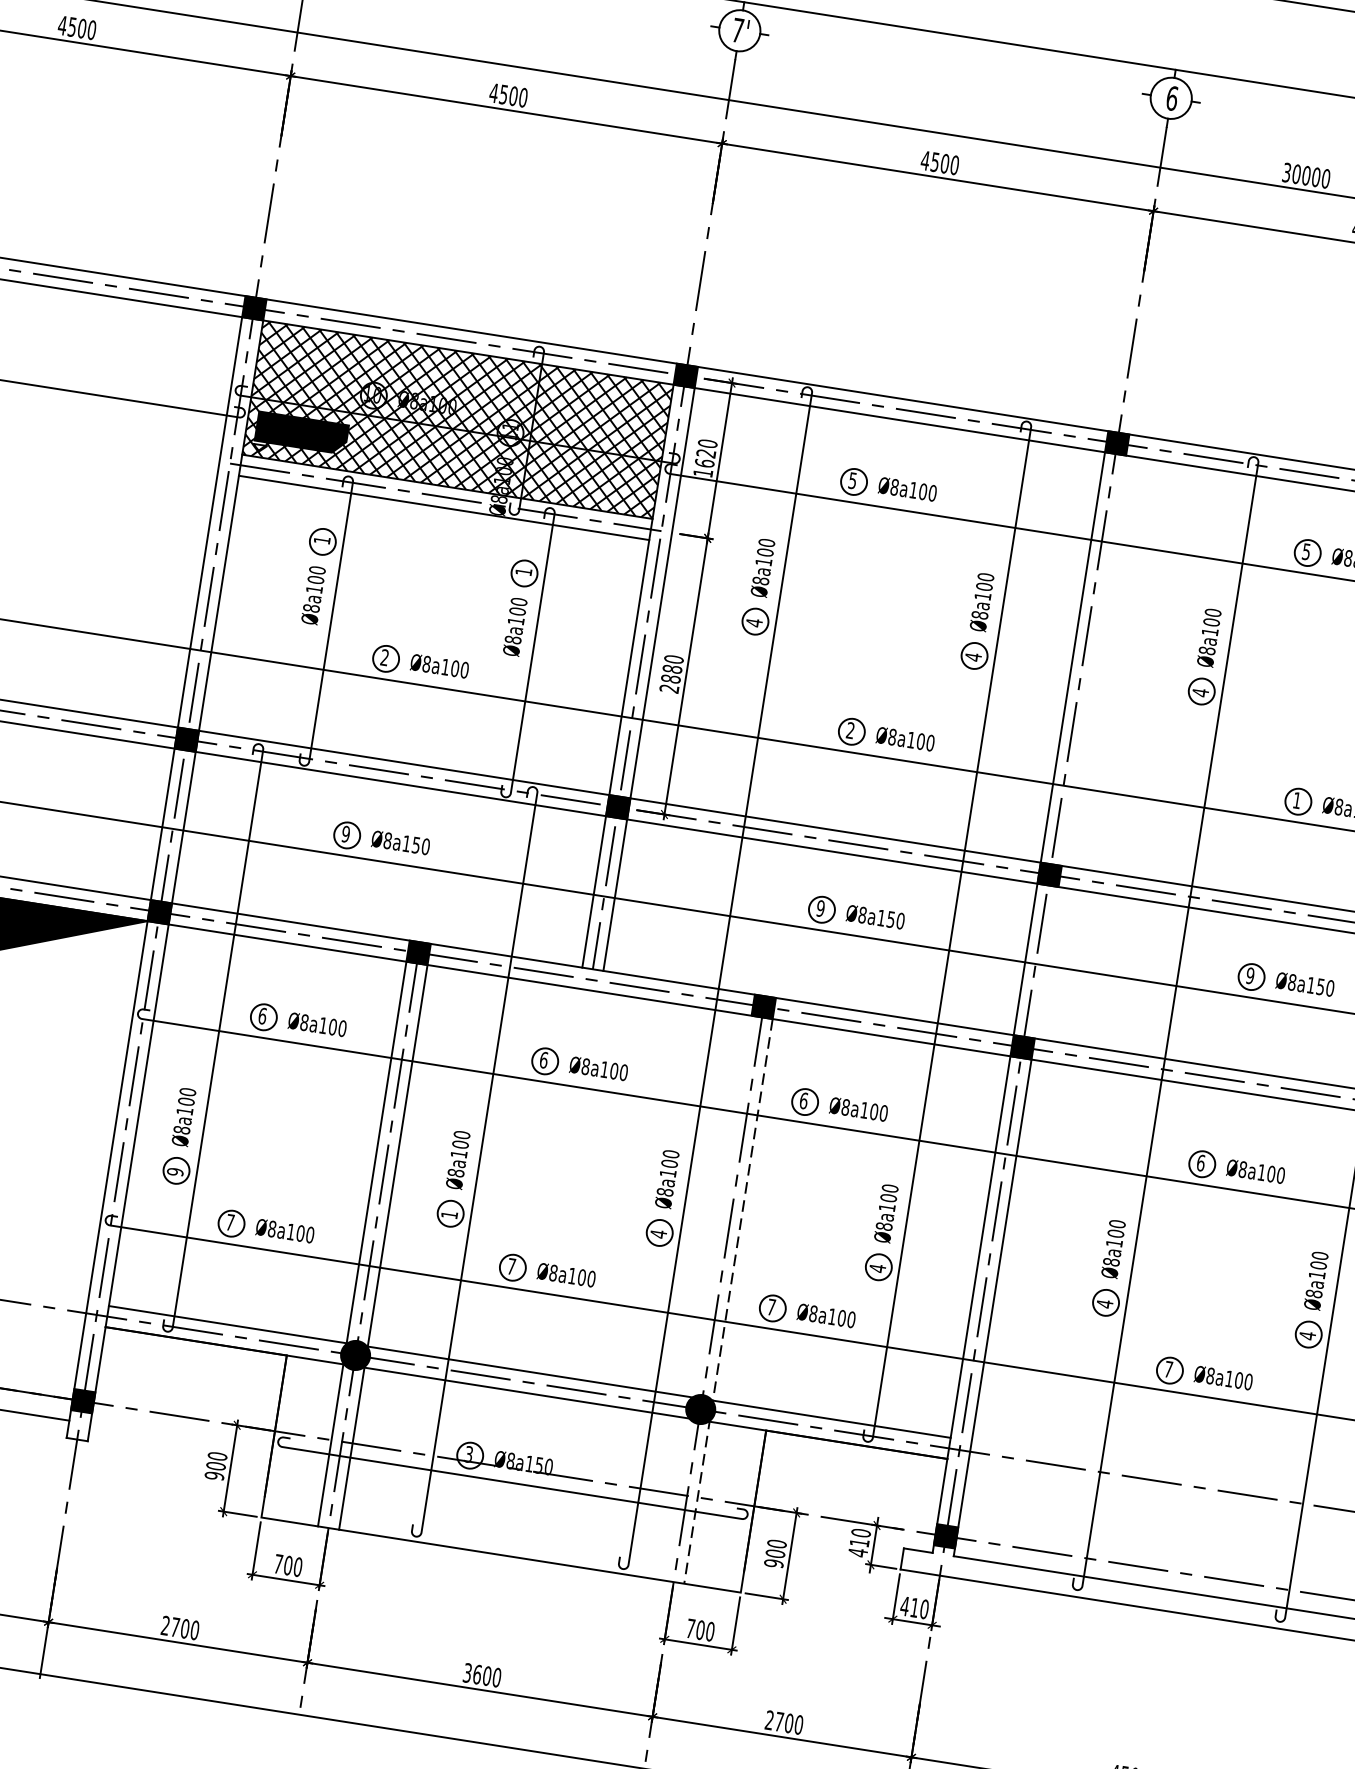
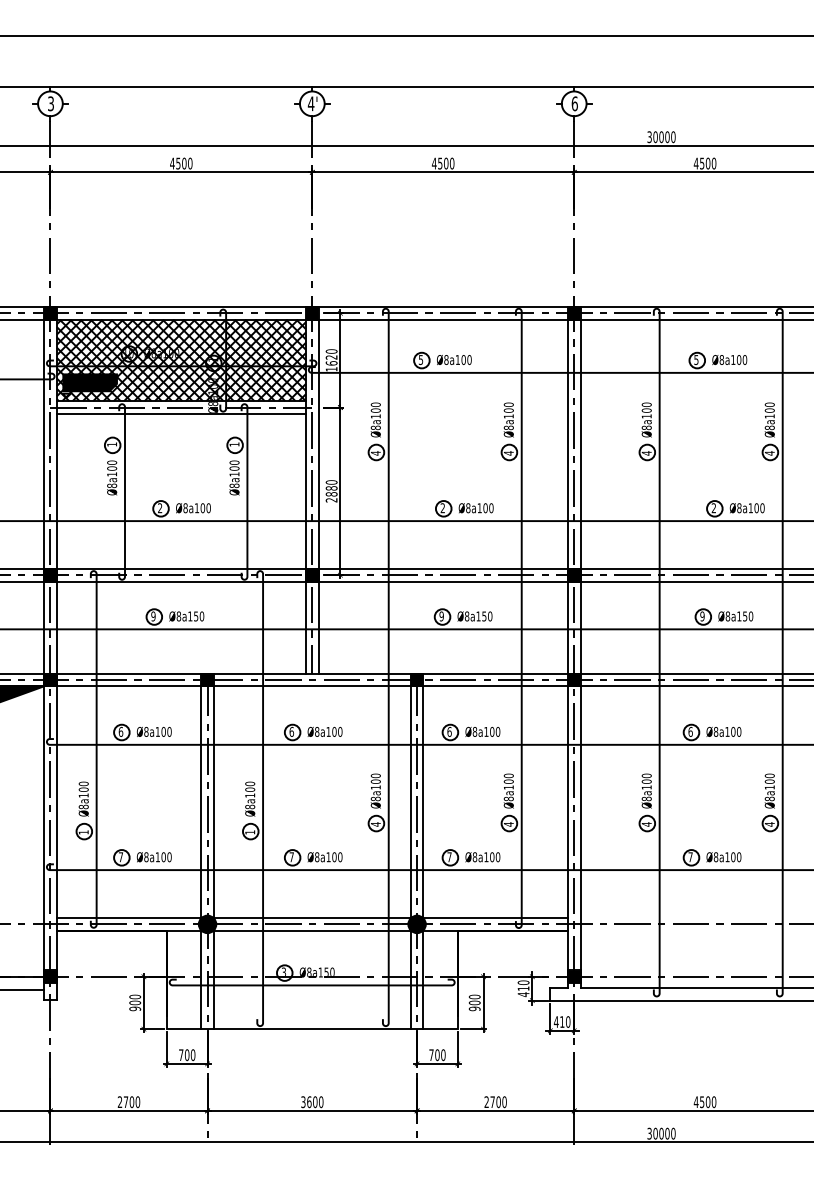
text: (736, 29) -> (310, 103), 7' -> 4'
line: (1080, 746) -> (580, 496), added
text: (1296, 799) -> (713, 507), 1 -> 2
text: (174, 1172) -> (83, 832), 9 -> 1
line: (707, 1297) -> (410, 857), added
line: (728, 1302) -> (423, 858), dashed -> solid

